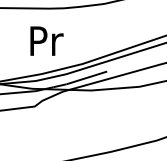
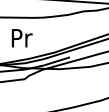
text: (45, 41) -> (21, 38), moved

